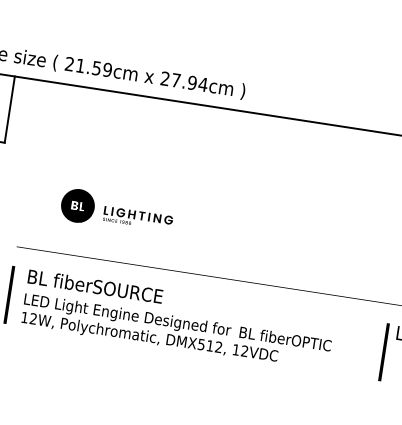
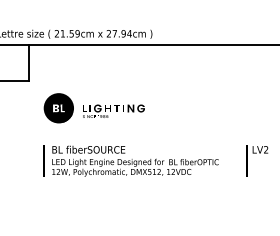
part: (115, 211) -> (93, 108), size x1.67

